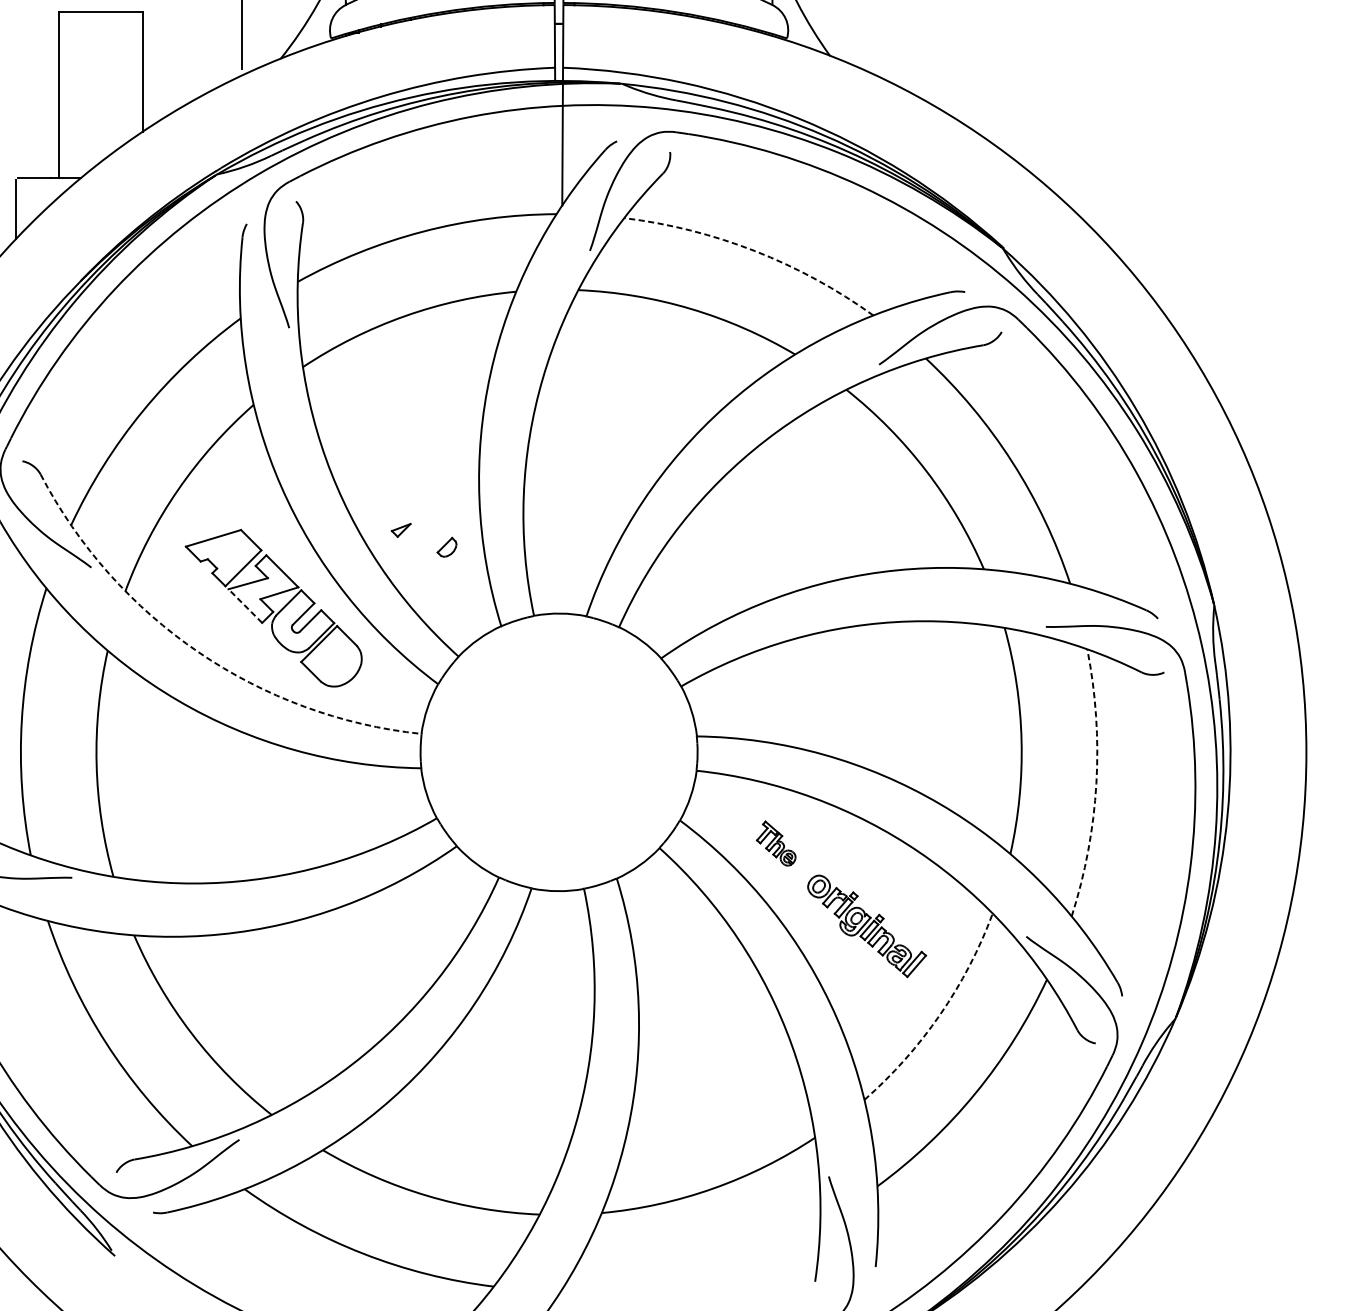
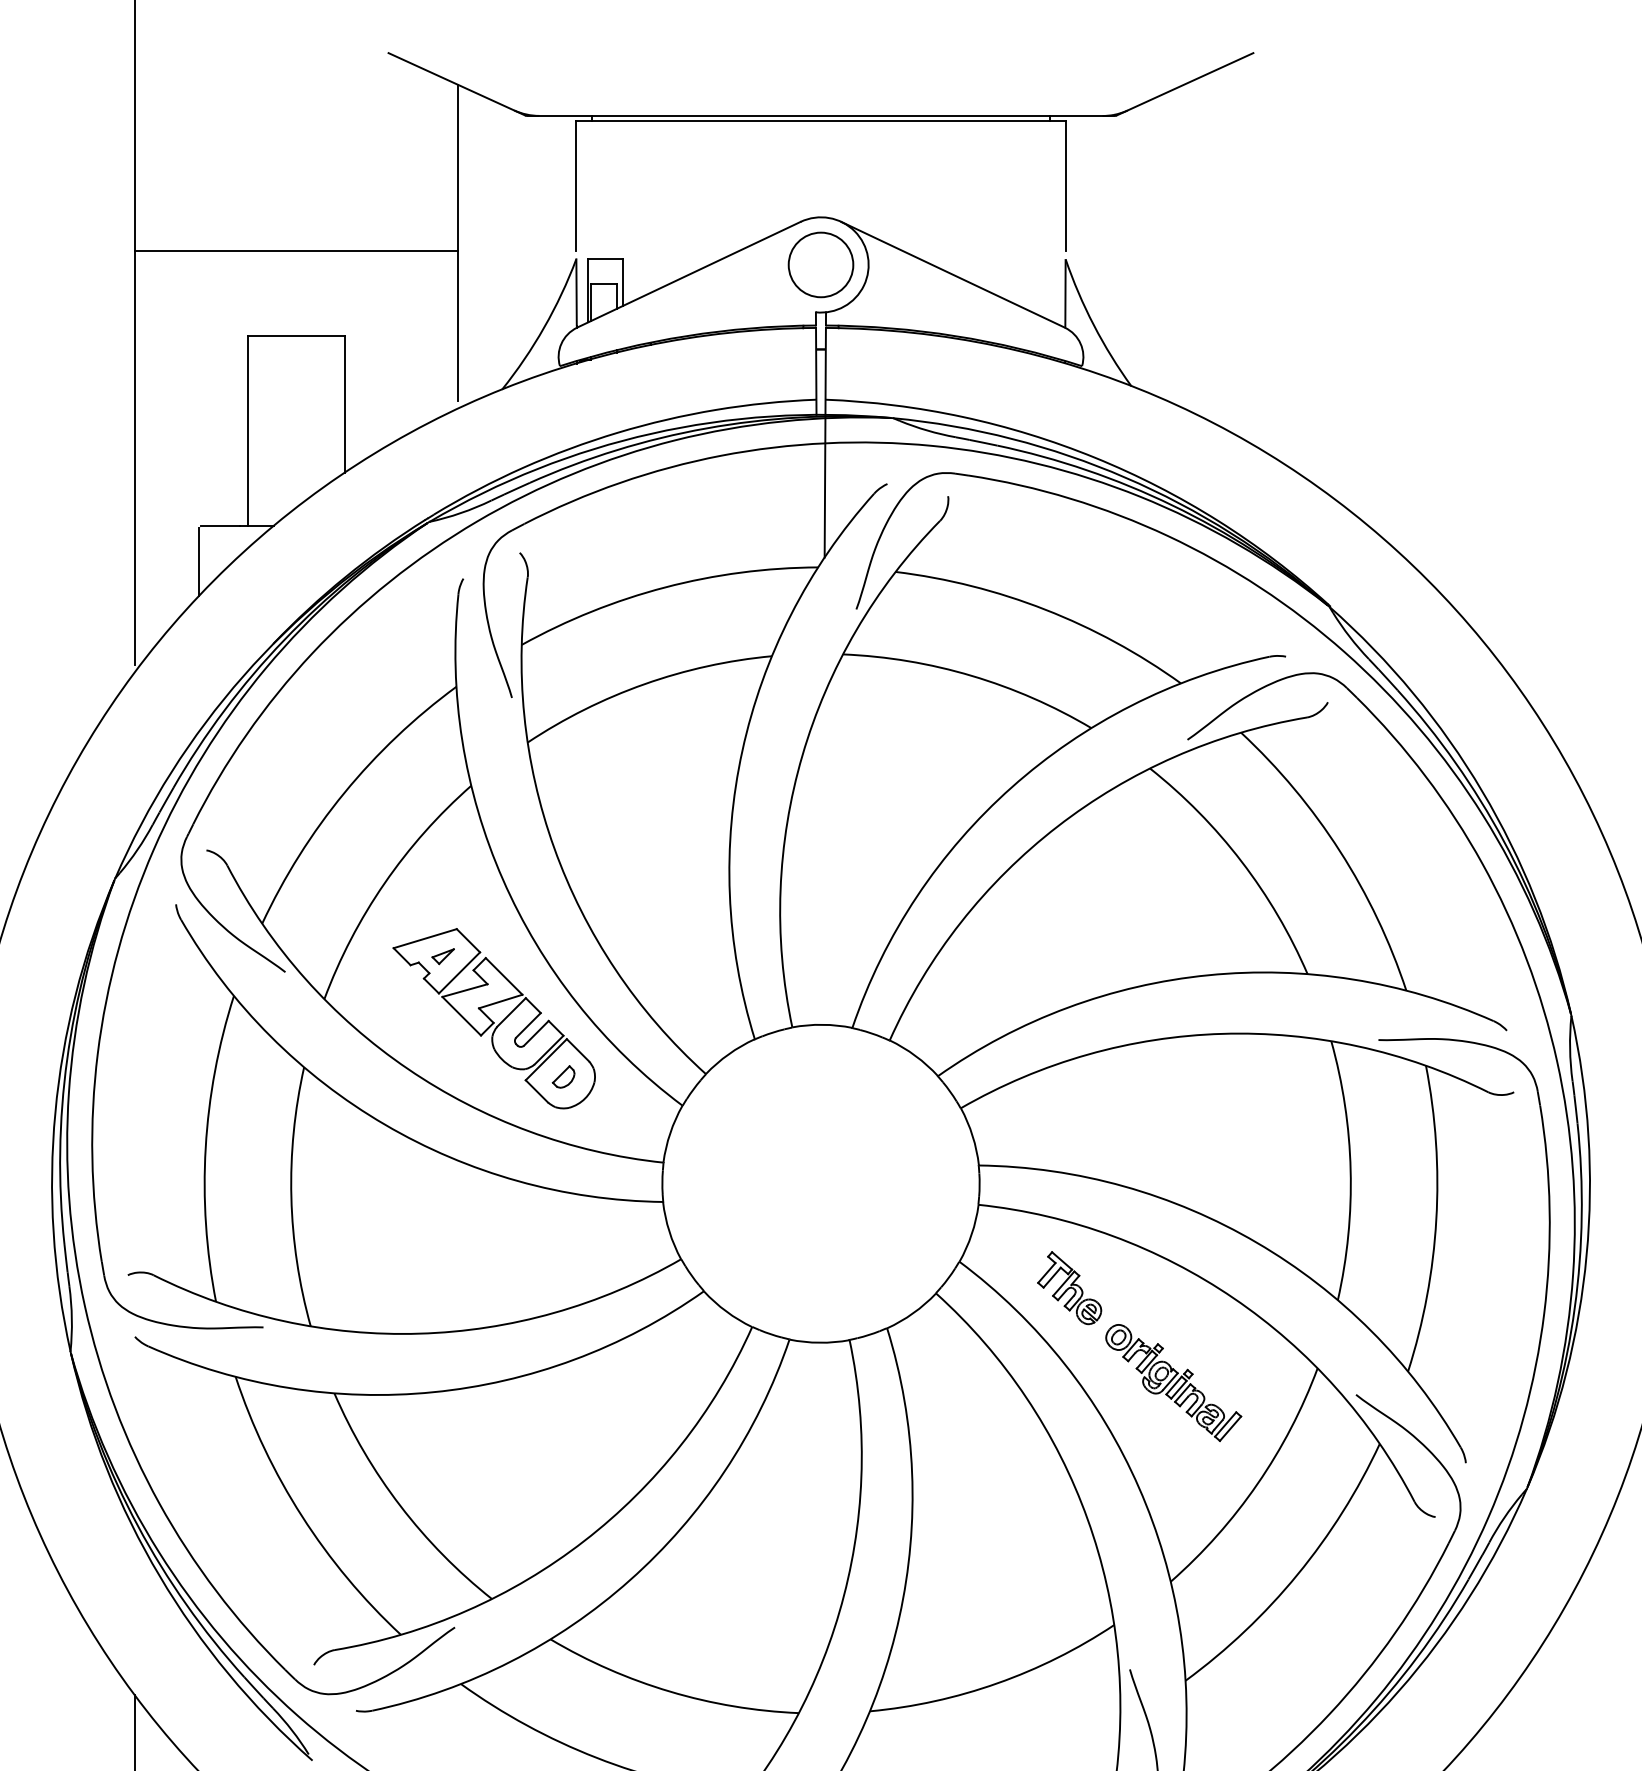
arc: (755, 250) -> (1045, 609), dashed -> solid
part: (400, 530) -> (442, 956), moved
part: (446, 546) -> (563, 1076), moved
line: (245, 605) -> (461, 1015), dashed -> solid
arc: (198, 652) -> (408, 1069), dashed -> solid
arc: (1096, 783) -> (1436, 1219), dashed -> solid
part: (776, 843) -> (1069, 1288), size x1.43
arc: (940, 1014) -> (1257, 1484), dashed -> solid

